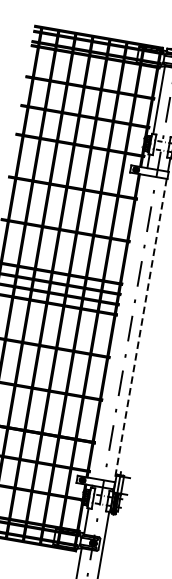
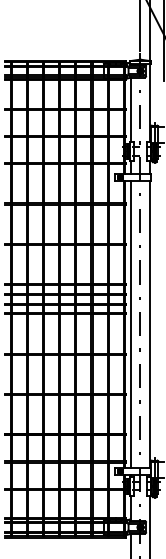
line: (119, 326) -> (130, 323), added
line: (140, 330) -> (150, 324), dashed -> solid

